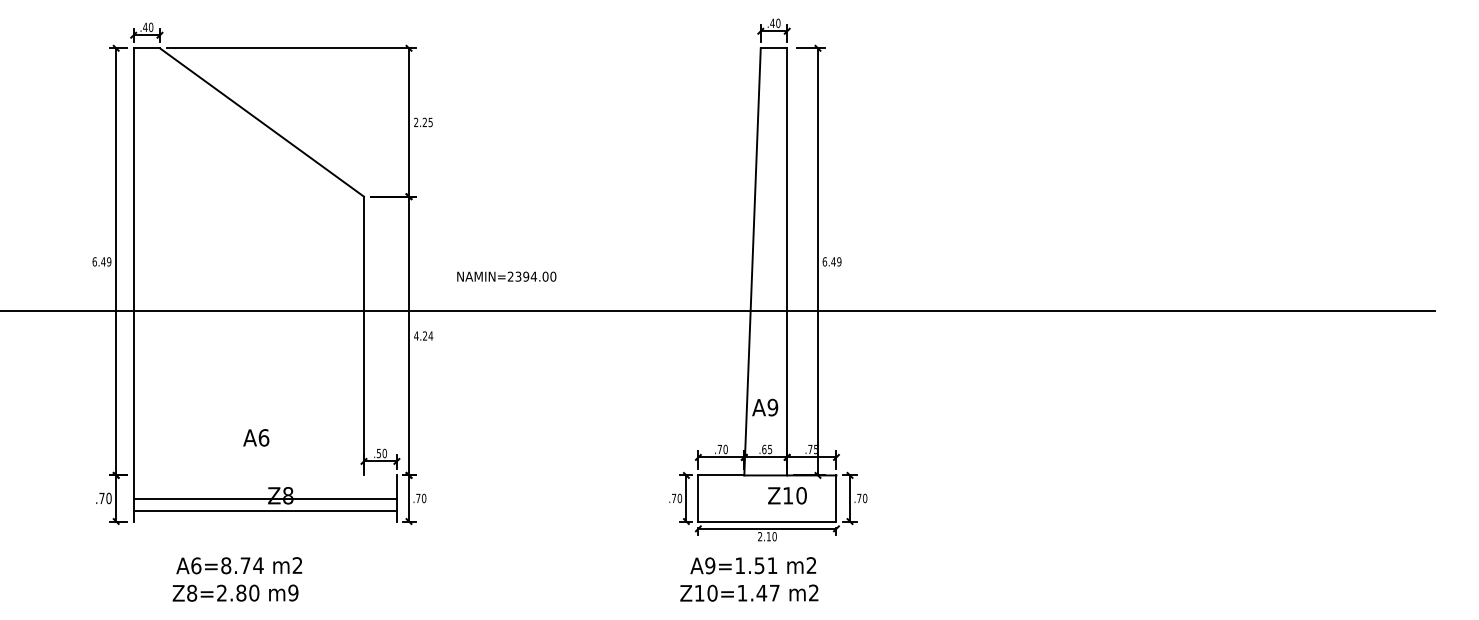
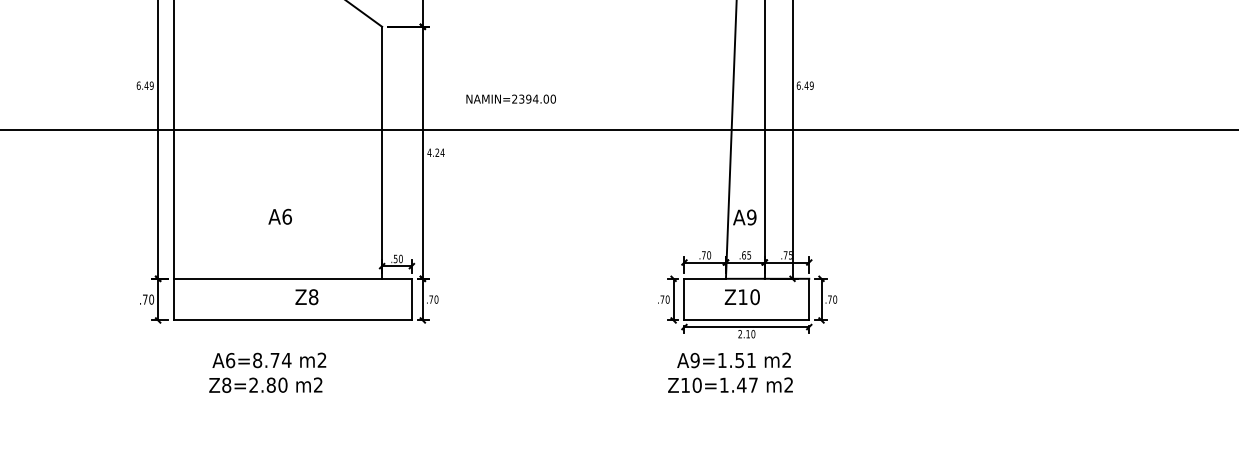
text: (256, 437) -> (280, 216), moved
text: (787, 495) -> (742, 296), moved
line: (264, 498) -> (292, 320), moved
line: (264, 511) -> (292, 278), moved
text: (293, 592) -> (318, 384), m9 -> m2

